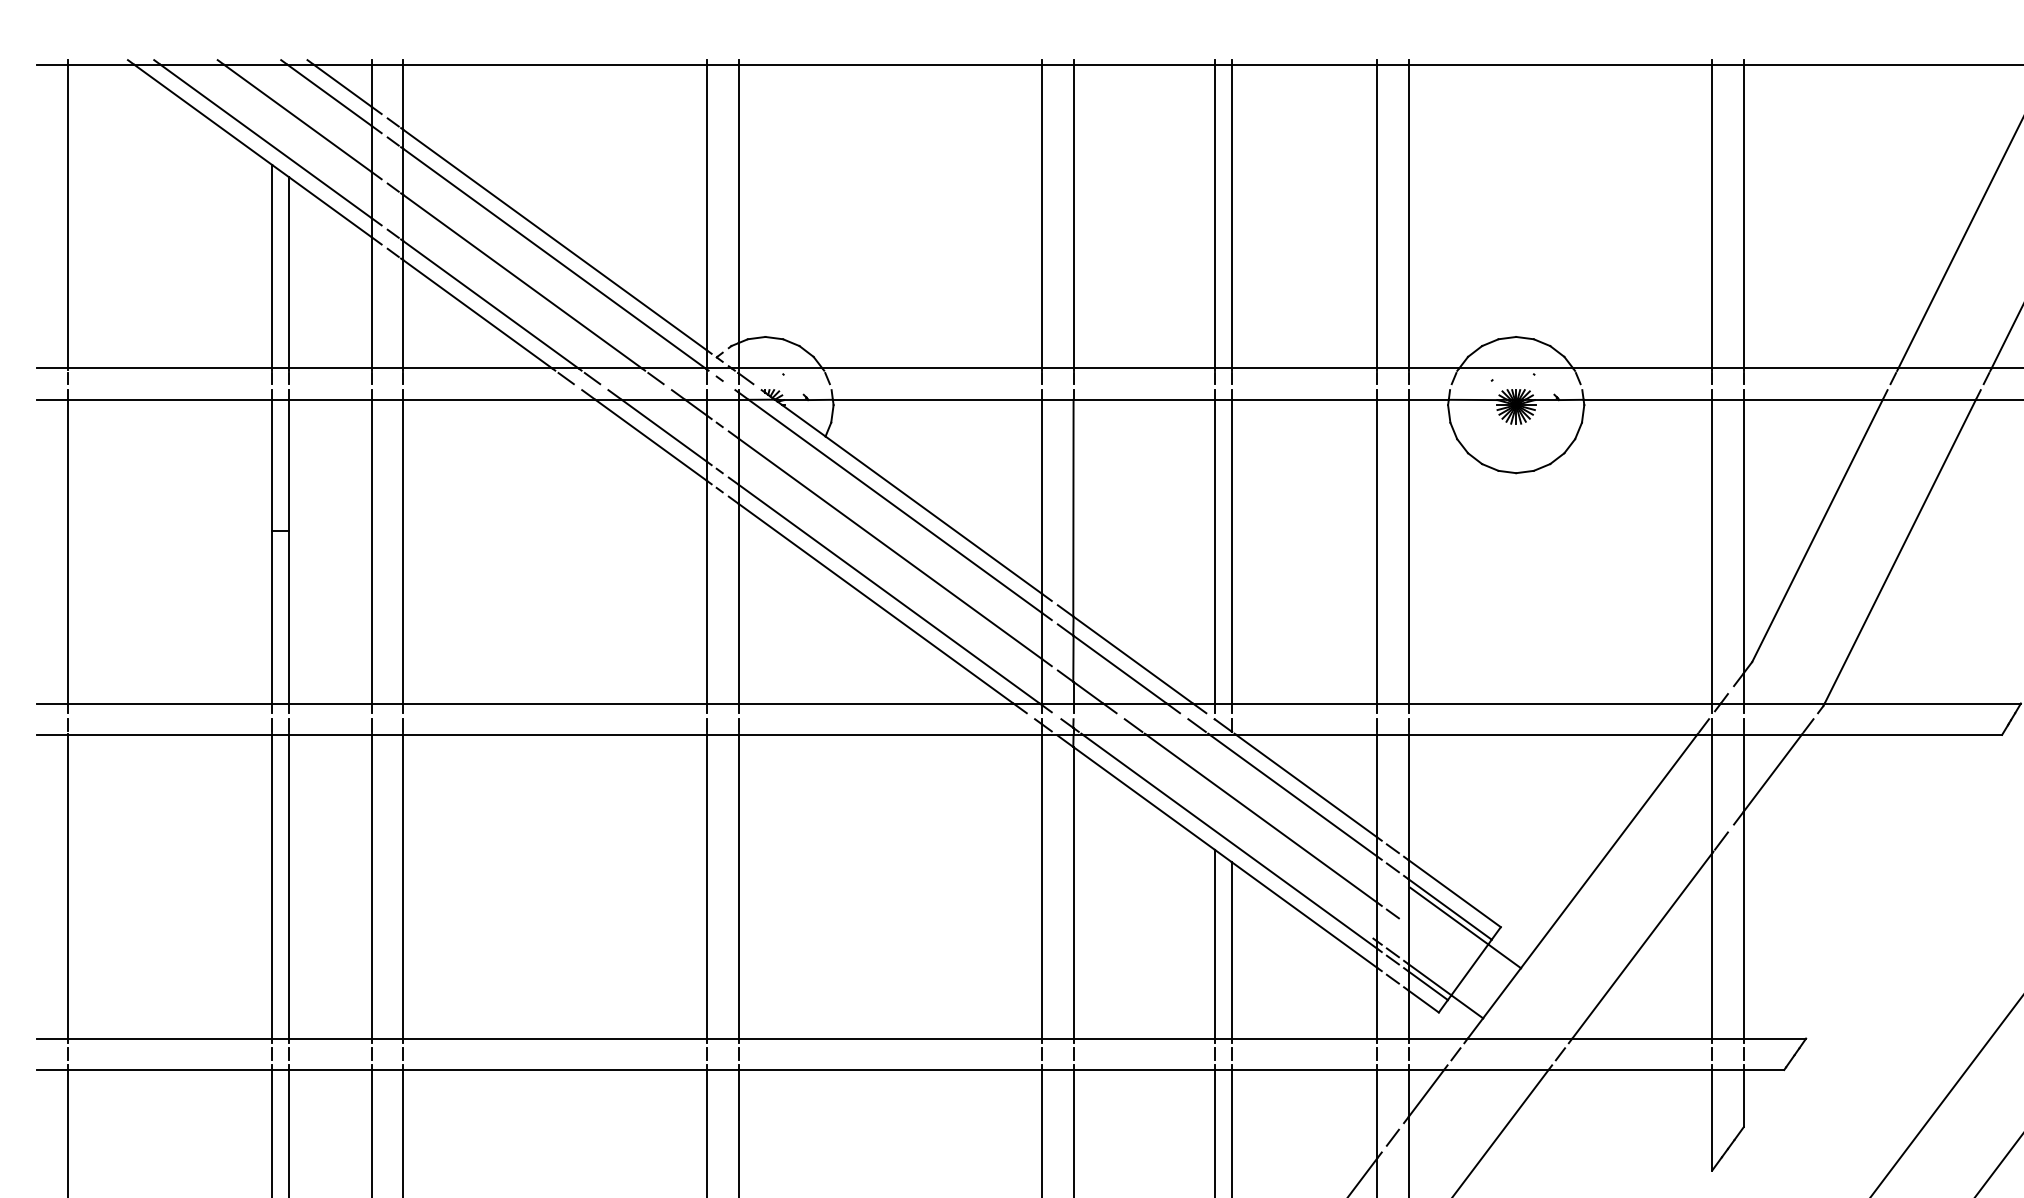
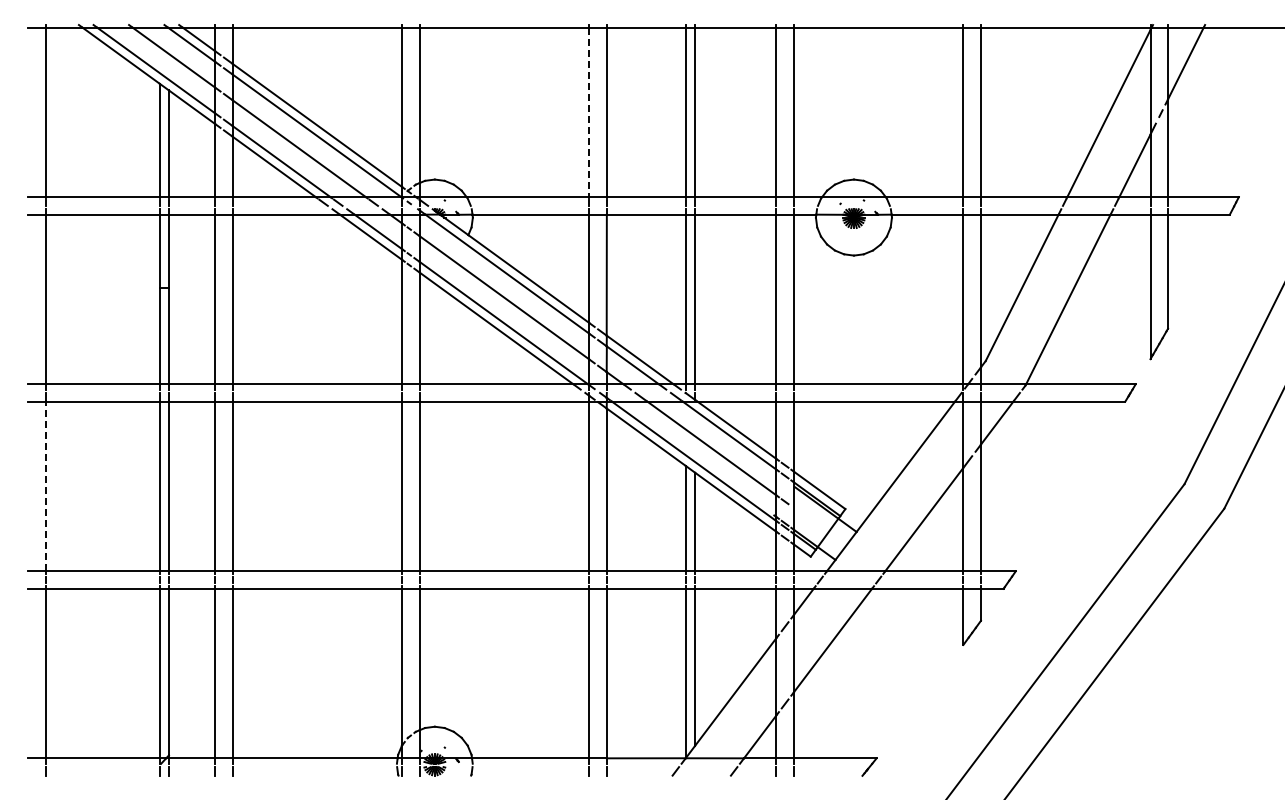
line: (1042, 216) -> (589, 112), solid -> dashed
line: (68, 886) -> (45, 486), solid -> dashed

